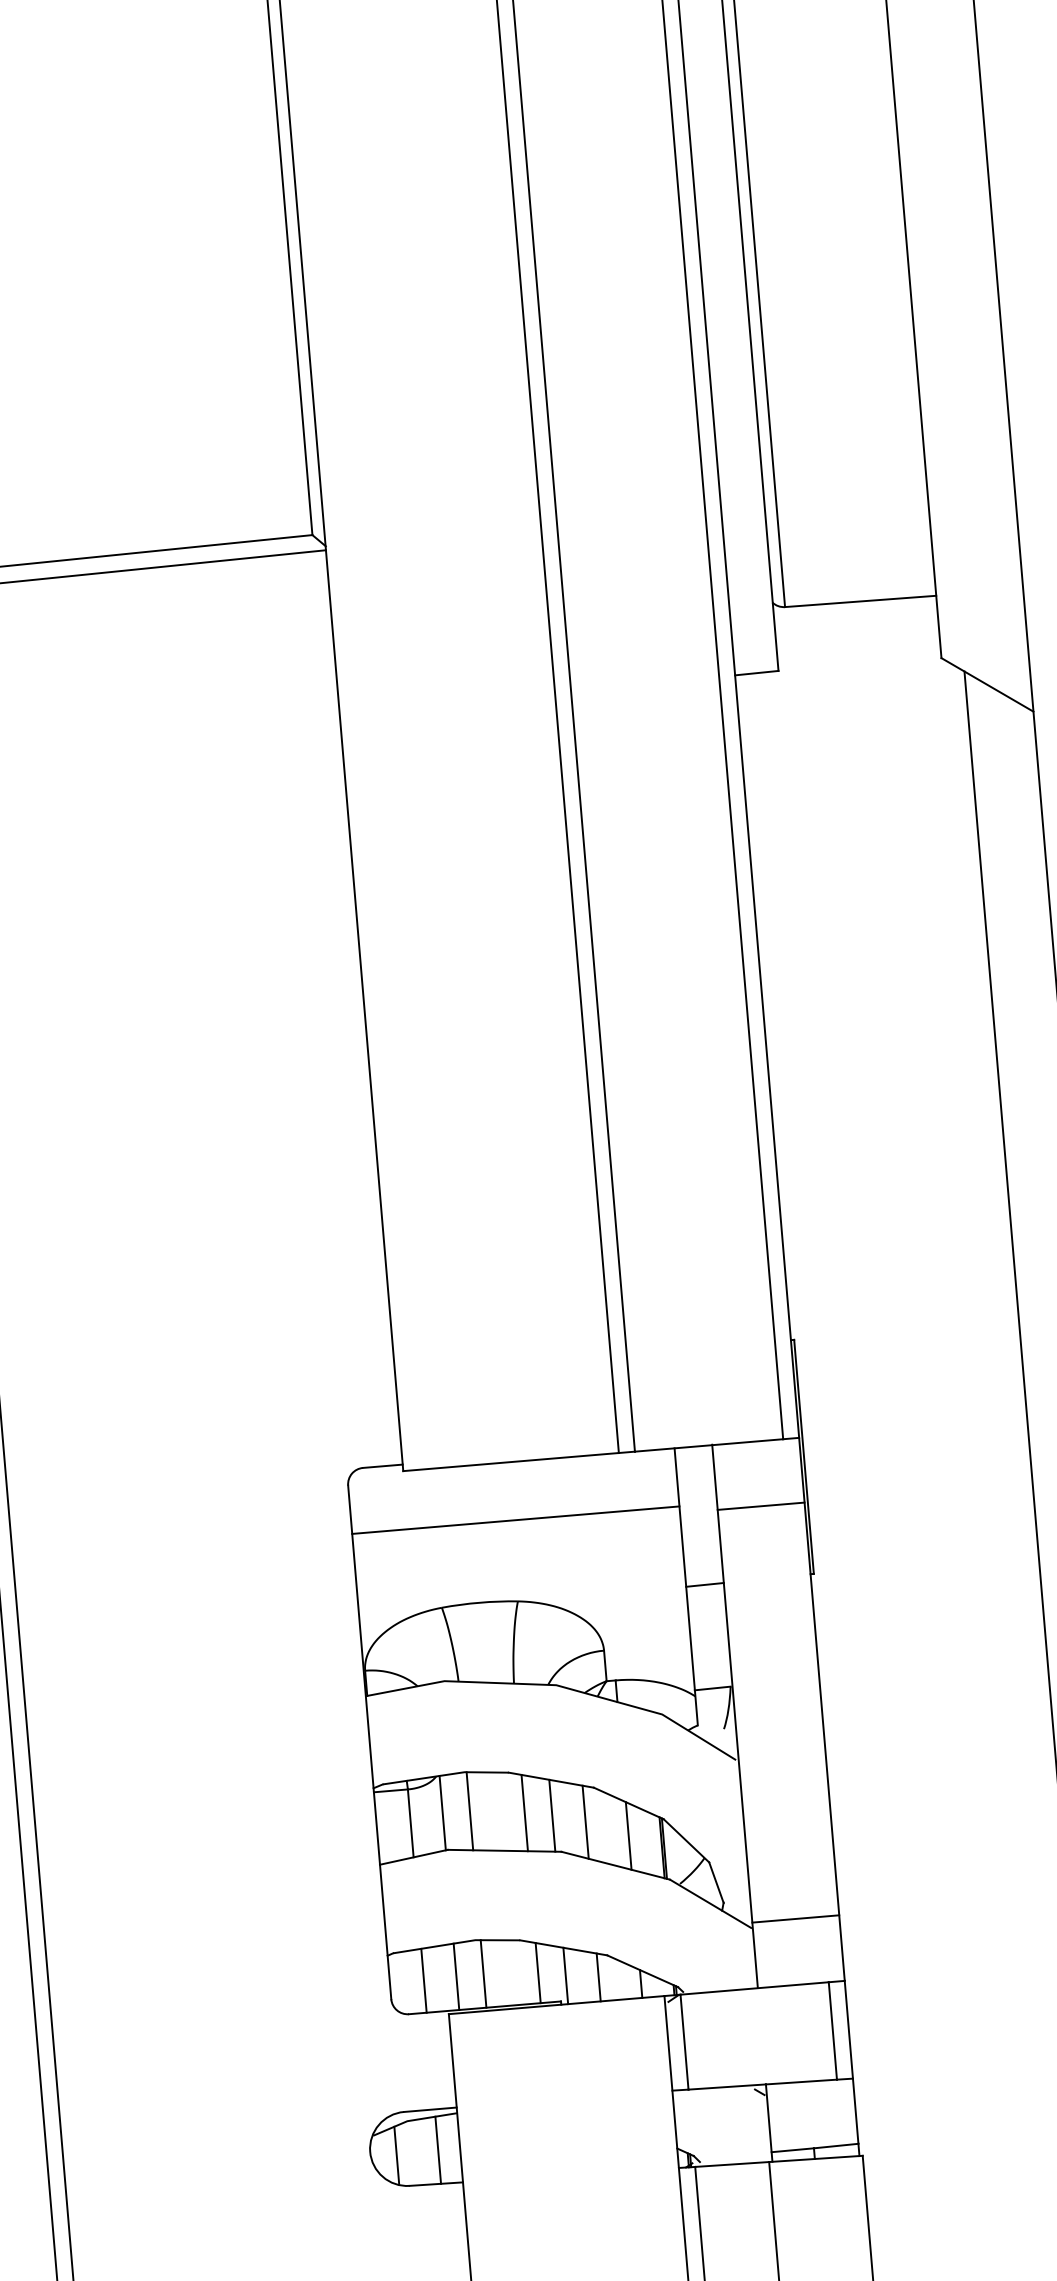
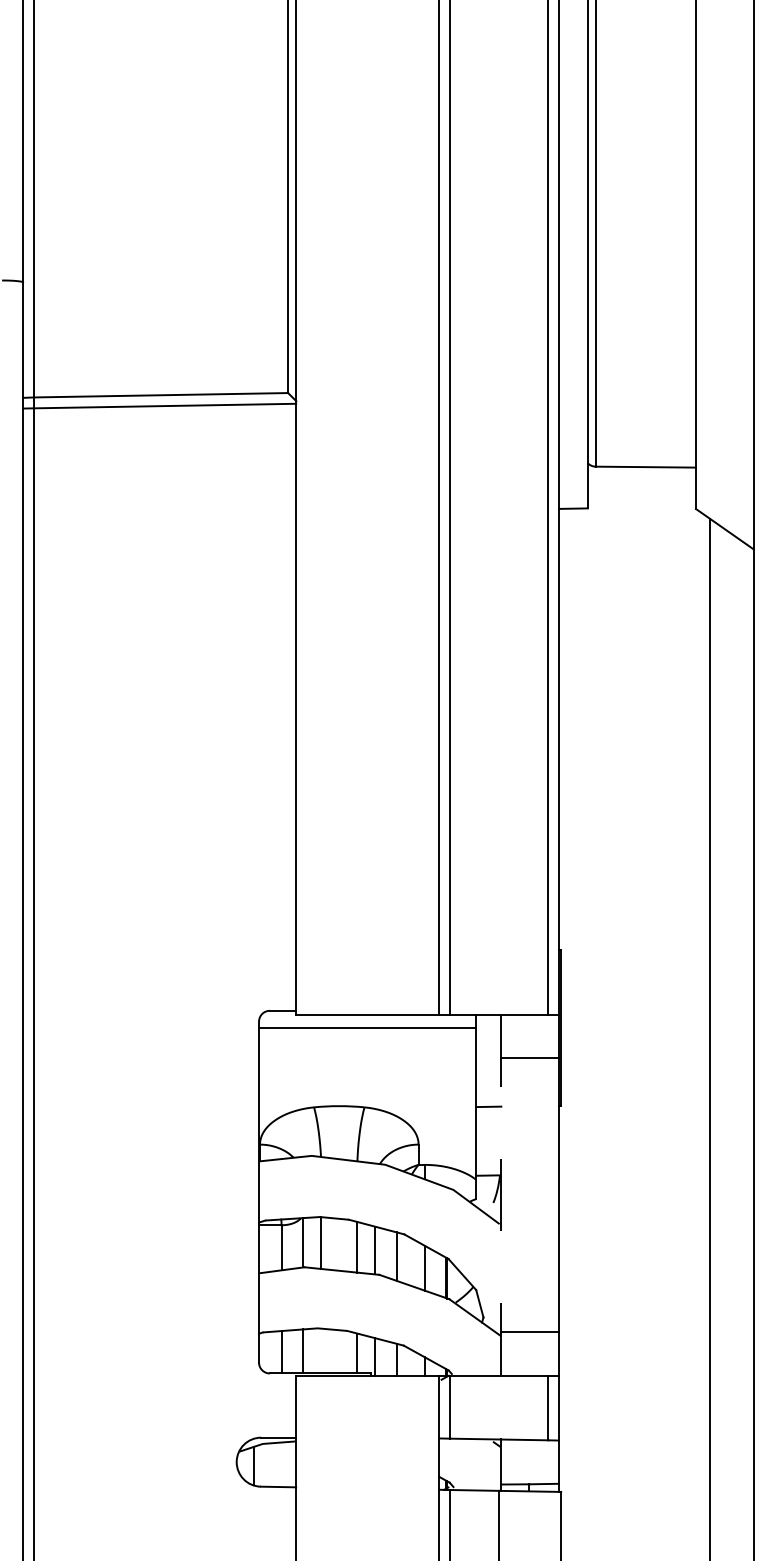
line: (515, 1519) -> (367, 1027), moved
line: (735, 1715) -> (501, 1194), solid -> dashed
line: (483, 1973) -> (321, 1350), removed
line: (437, 2149) -> (281, 1464), removed

